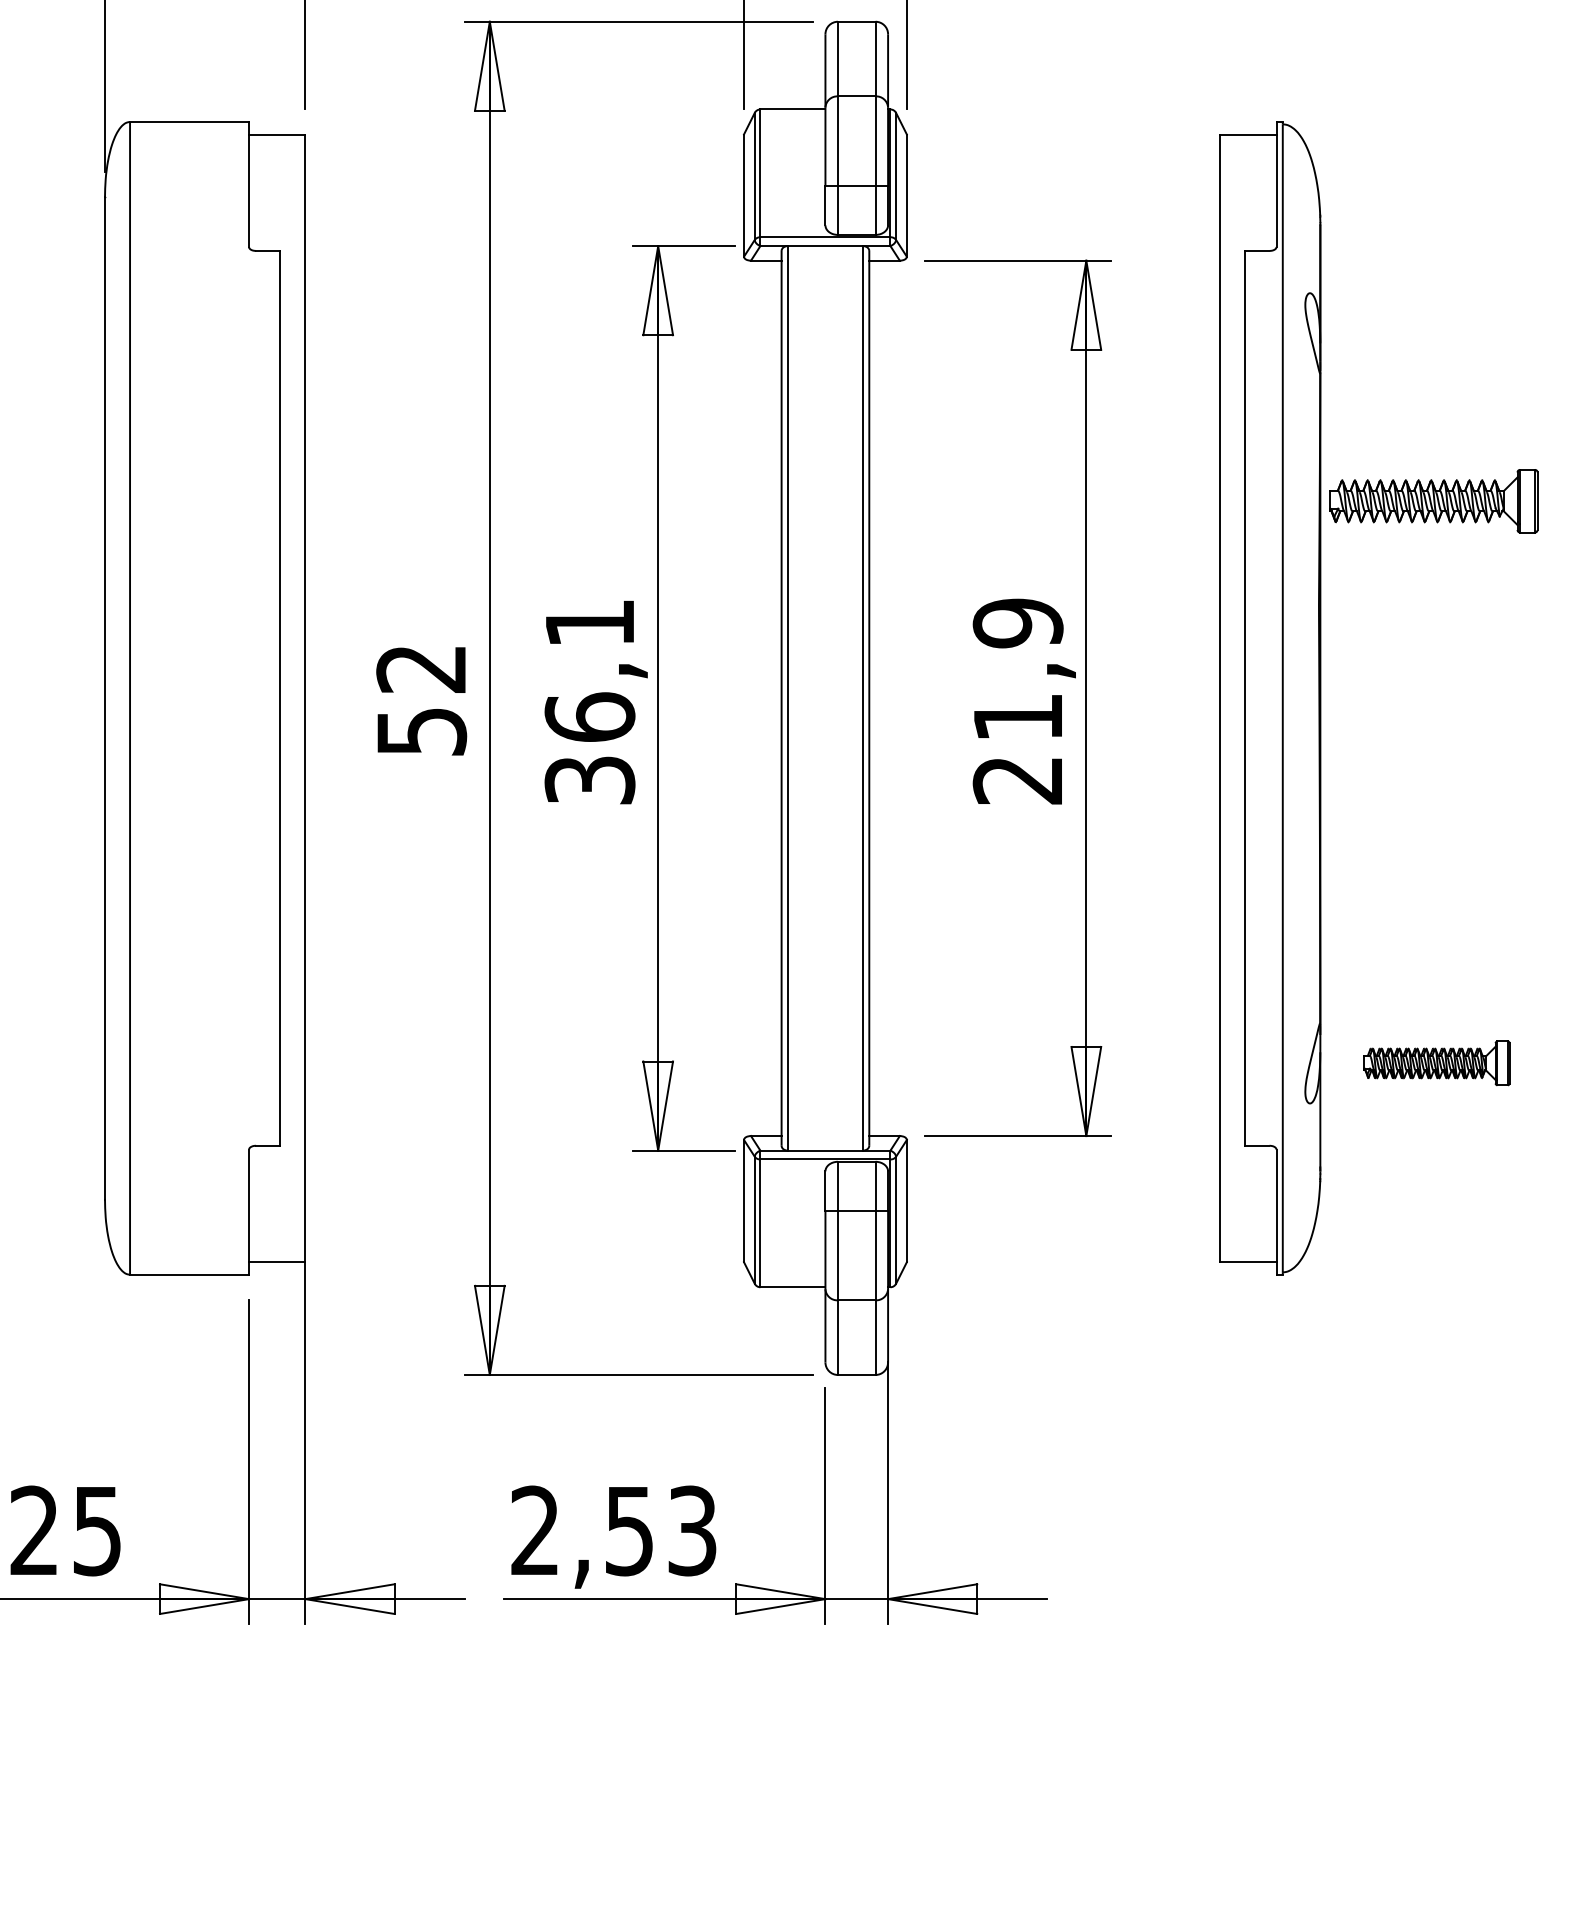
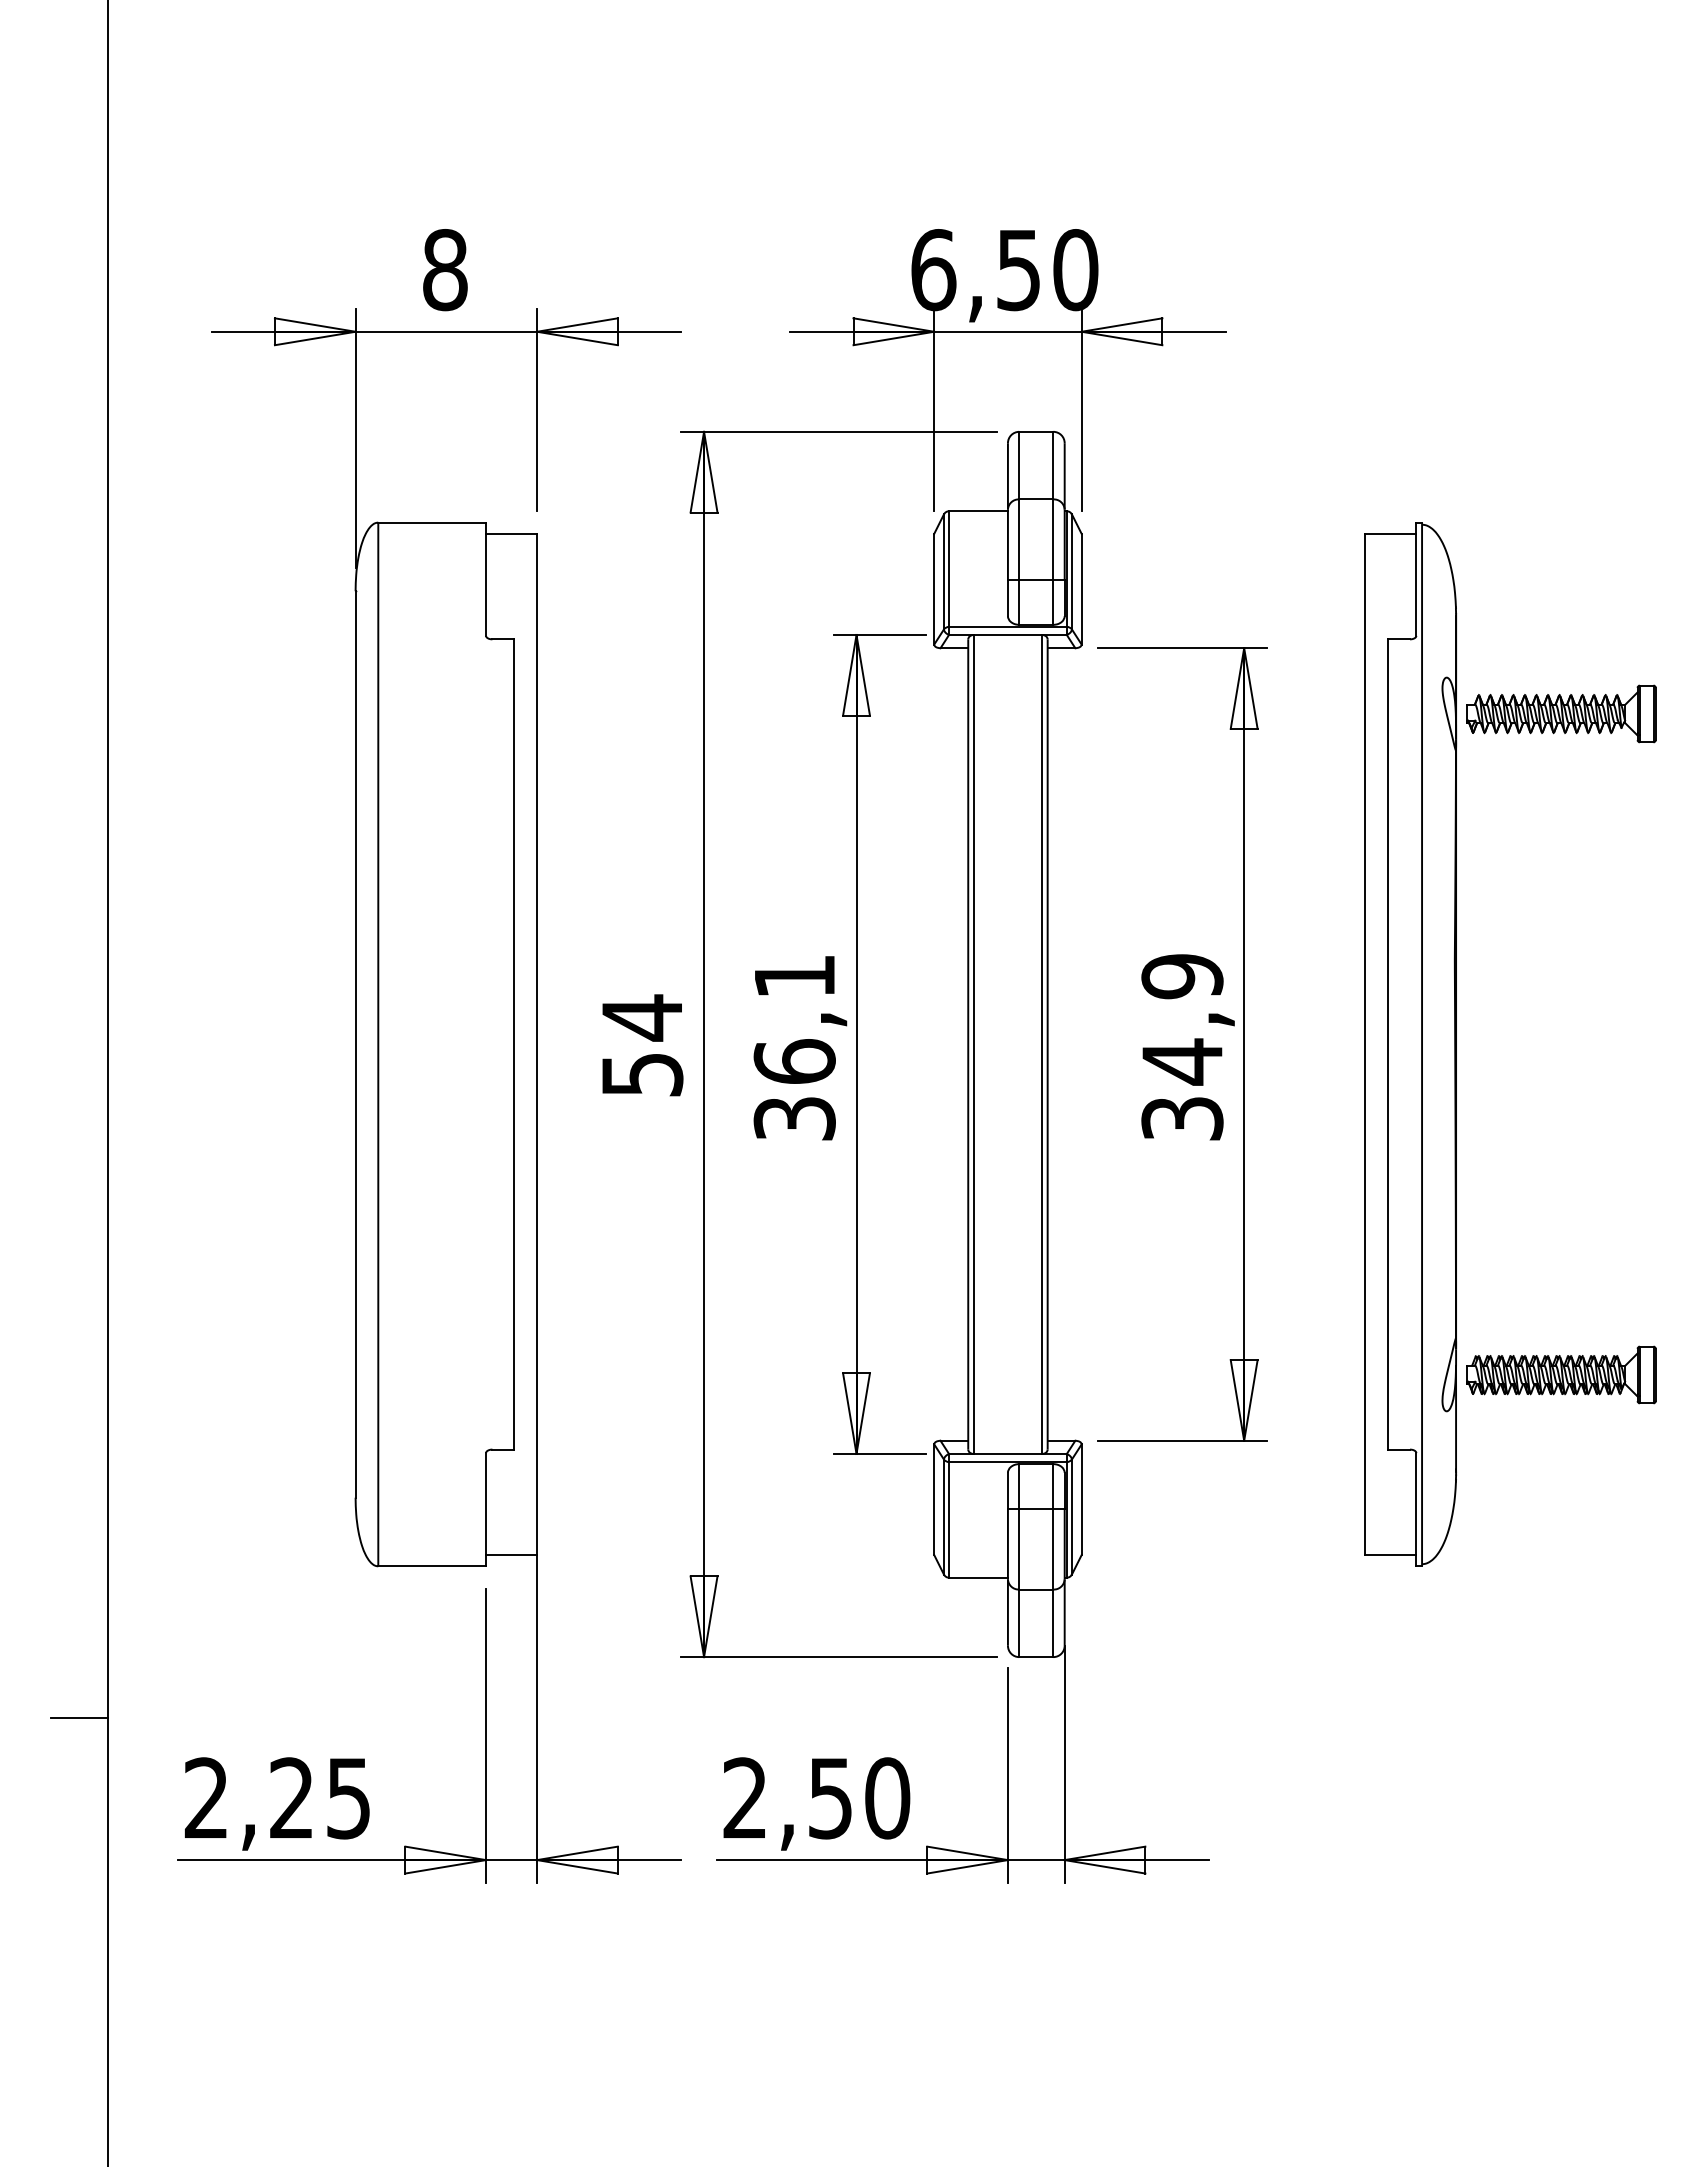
part: (1433, 500) -> (1561, 713), moved
text: (420, 668) -> (641, 1017), 52 -> 54
text: (1018, 748) -> (1182, 1089), 21,9 -> 34,9
part: (1436, 1062) -> (1561, 1374), size x1.43
text: (692, 1531) -> (887, 1798), 2,53 -> 2,50

